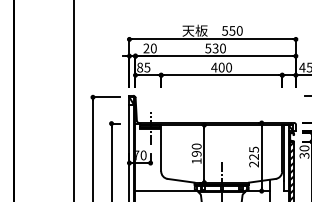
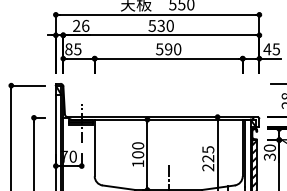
text: (153, 48) -> (85, 25), 20 -> 26
text: (217, 67) -> (163, 49), 400 -> 590
text: (196, 153) -> (137, 154), 190 -> 100

